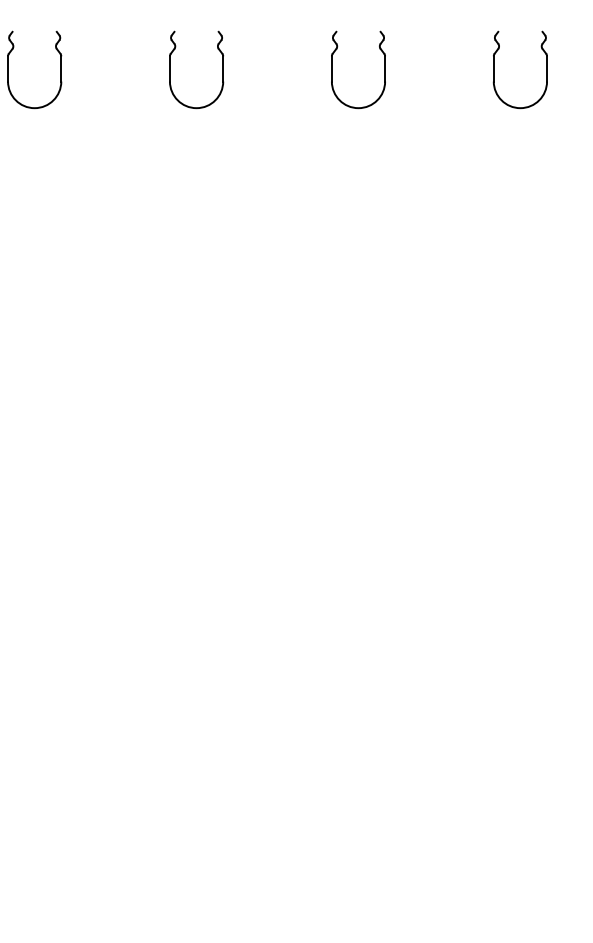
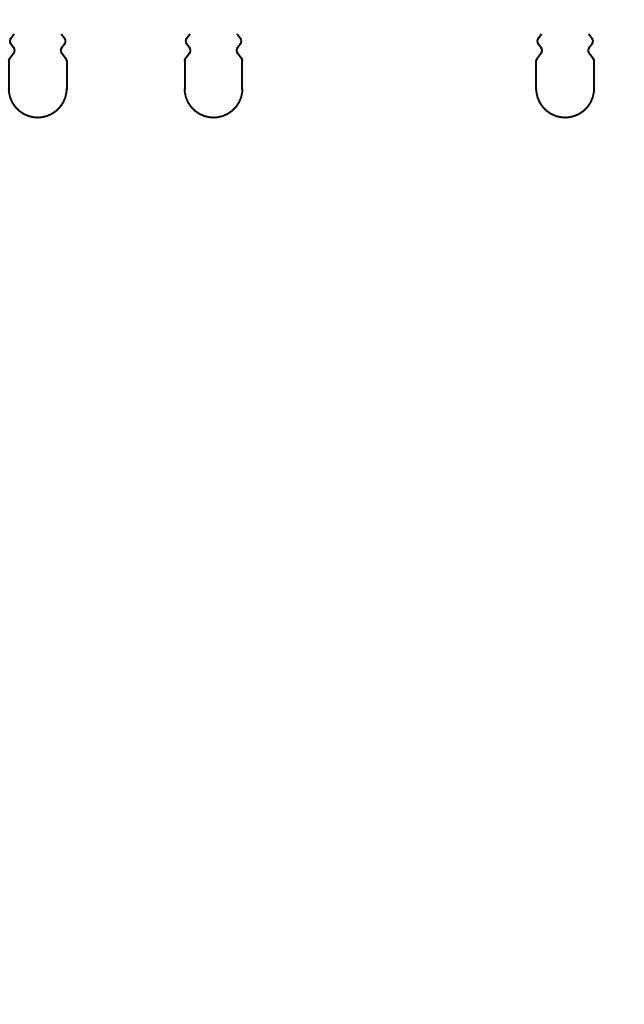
part: (332, 69) -> (361, 75), removed

